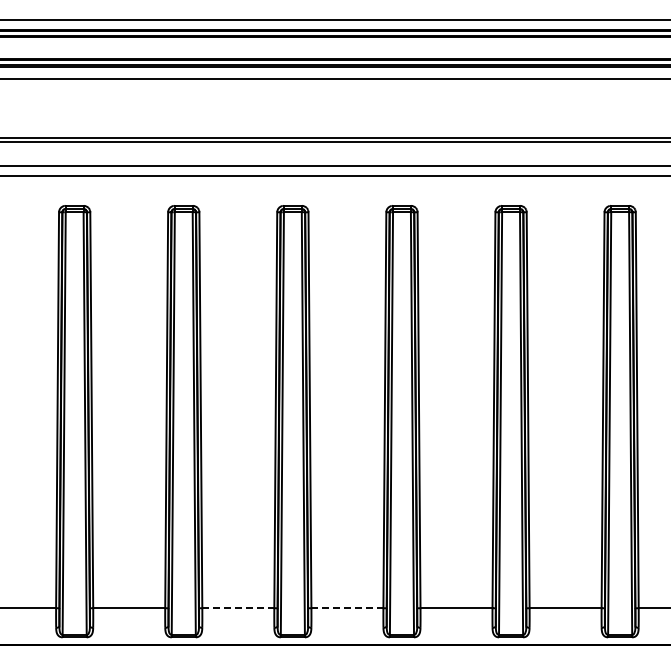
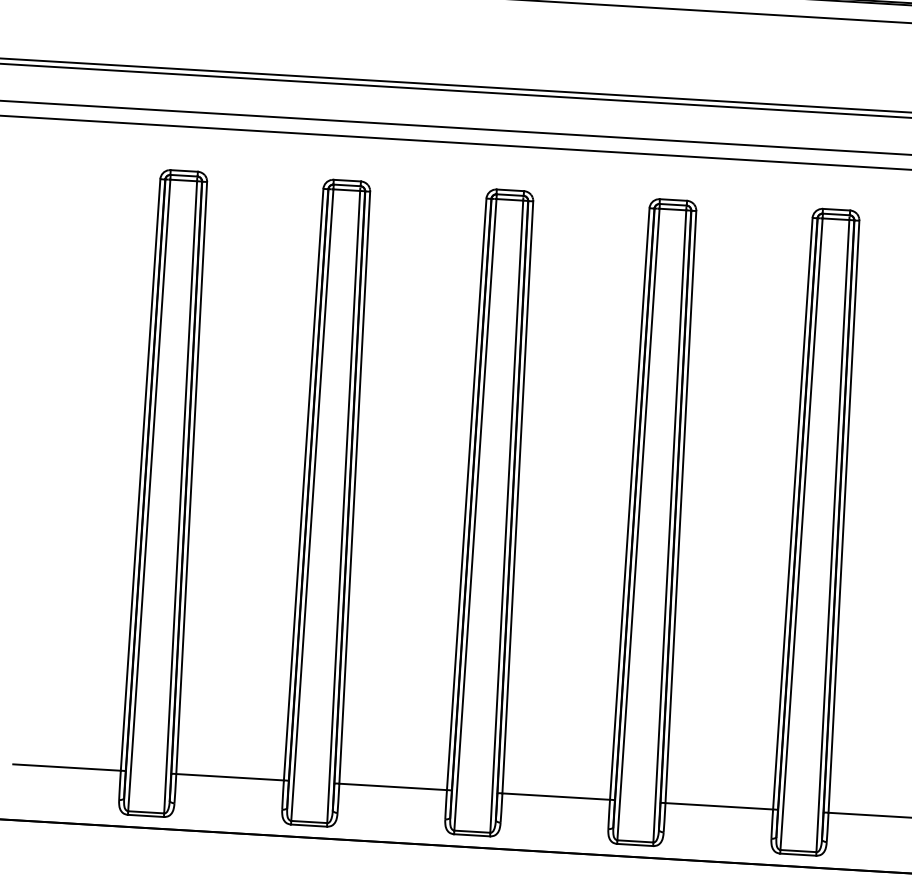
line: (238, 608) -> (393, 787), dashed -> solid
line: (347, 608) -> (556, 797), dashed -> solid

